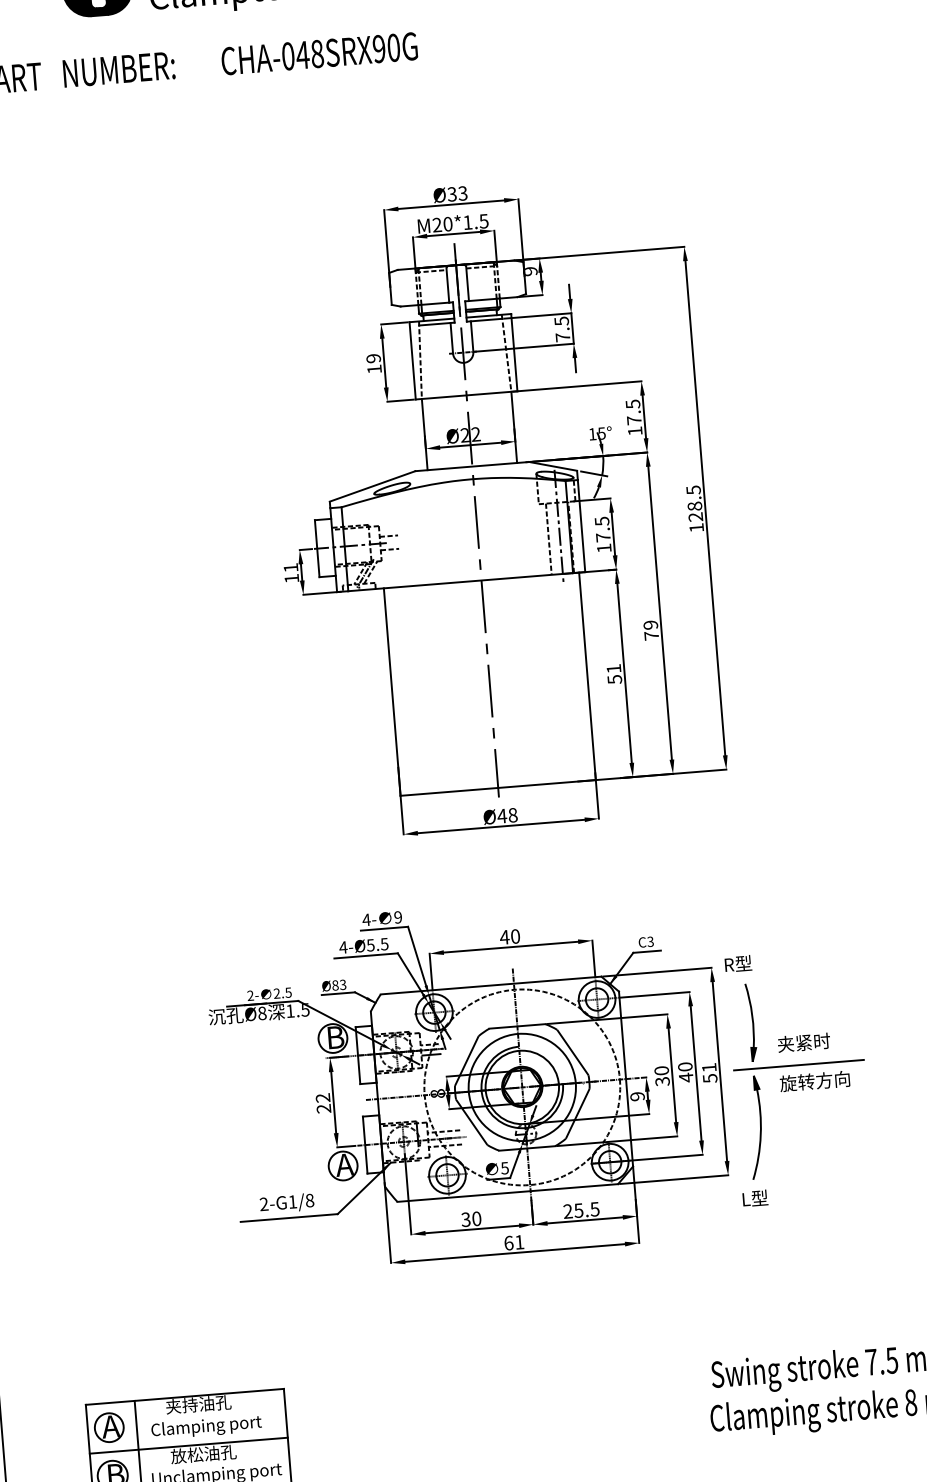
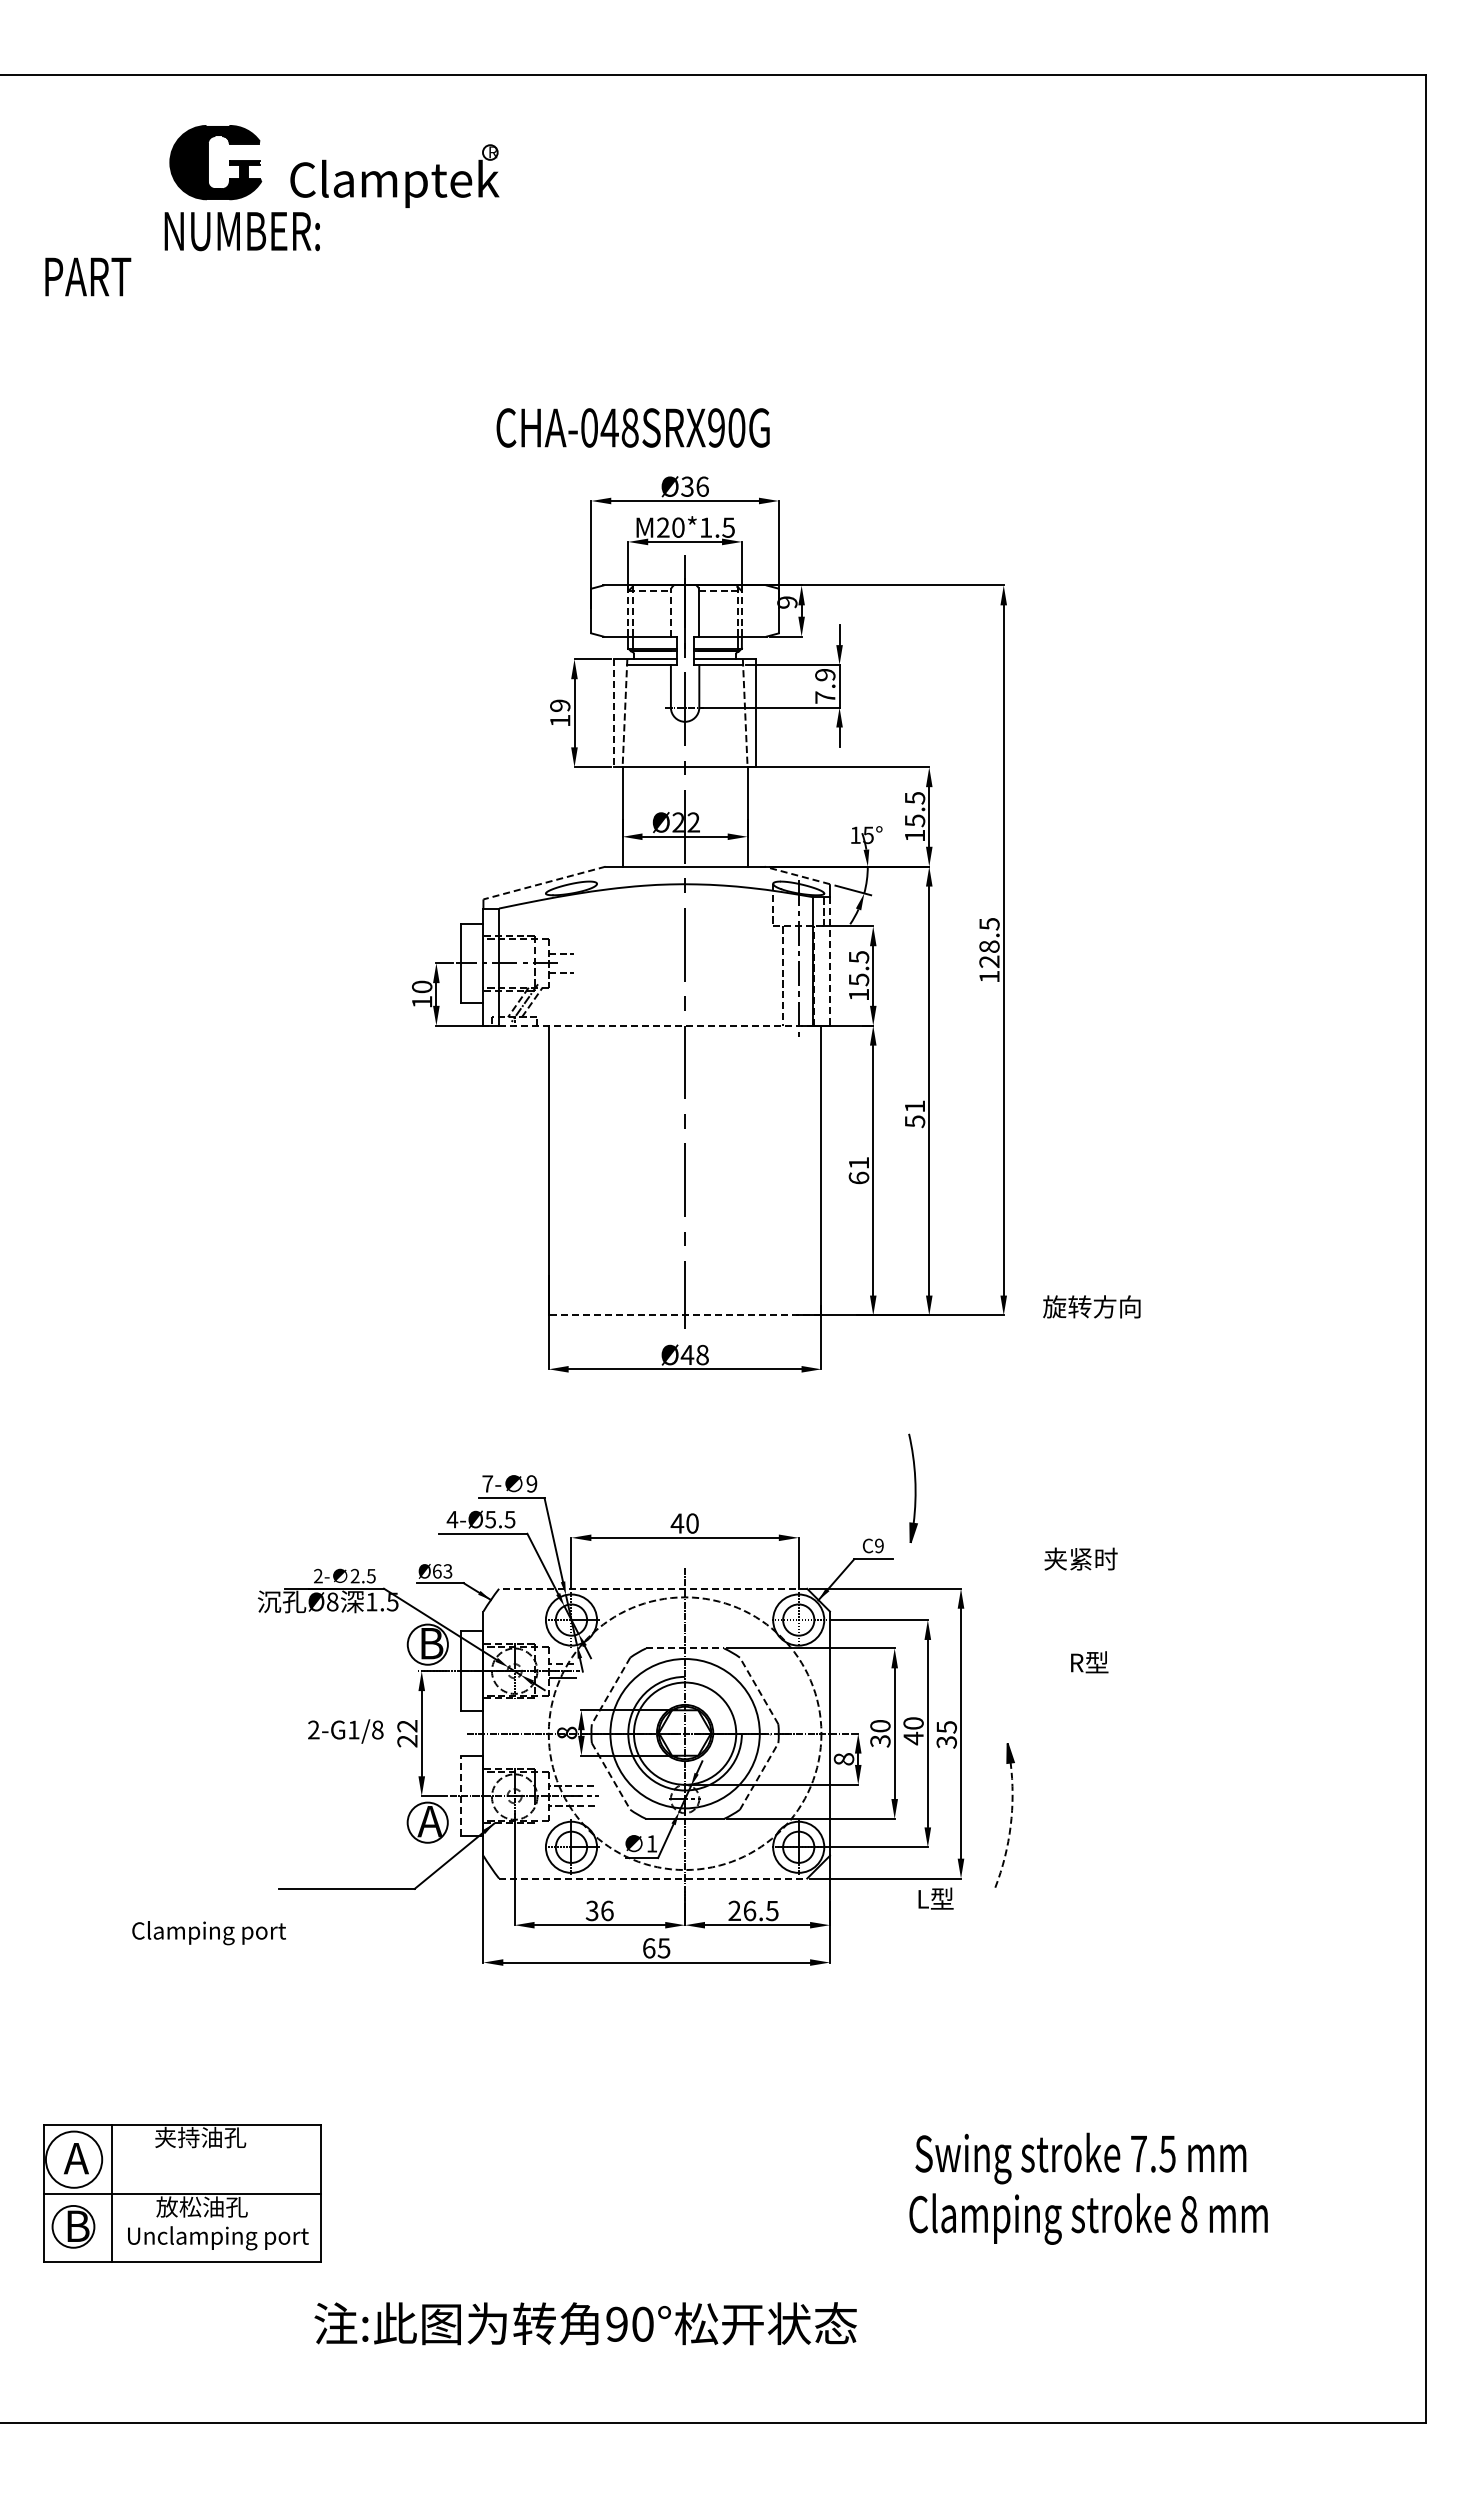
text: (319, 53) -> (632, 427), moved
text: (118, 69) -> (241, 231), moved
text: (462, 193) -> (702, 486), Ø33 -> Ø36
line: (447, 284) -> (671, 611), solid -> dashed
text: (561, 321) -> (825, 675), 7.5 -> 7.9
line: (412, 360) -> (614, 713), solid -> dashed
text: (634, 420) -> (915, 820), 17.5 -> 15.5
line: (553, 466) -> (797, 875), solid -> dashed
line: (372, 486) -> (544, 883), solid -> dashed
line: (581, 526) -> (829, 961), solid -> dashed
text: (603, 537) -> (859, 979), 17.5 -> 15.5
text: (291, 567) -> (422, 986), 11 -> 10
line: (461, 581) -> (656, 1025), solid -> dashed
text: (650, 630) -> (914, 1114), 79 -> 51
text: (614, 679) -> (858, 1177), 51 -> 61
line: (497, 788) -> (684, 1315), solid -> dashed
text: (366, 919) -> (487, 1483), 4- -> 7-
text: (650, 942) -> (878, 1546), C3 -> C9
text: (738, 963) -> (1089, 1662), moved
text: (334, 985) -> (436, 1571), Ø83 -> Ø63
line: (490, 985) -> (652, 1588), solid -> dashed
part: (750, 1022) -> (912, 1487), moved
line: (517, 1026) -> (685, 1648), solid -> dashed
text: (803, 1042) -> (1080, 1558), moved
line: (572, 1052) -> (758, 1690), solid -> dashed
line: (466, 1061) -> (610, 1691), solid -> dashed
line: (798, 1065) -> (1071, 1733), removed
text: (709, 1072) -> (946, 1734), 51 -> 35
text: (814, 1081) -> (1091, 1306), moved
text: (637, 1096) -> (843, 1759), 9 -> 8
line: (578, 1113) -> (759, 1776), solid -> dashed
line: (472, 1122) -> (611, 1776), solid -> dashed
arc: (760, 1135) -> (1010, 1826), solid -> dashed
line: (365, 1145) -> (460, 1796), solid -> dashed
text: (504, 1168) -> (651, 1843), 5 -> 1
line: (508, 1192) -> (653, 1878), solid -> dashed
text: (754, 1198) -> (935, 1898), moved
text: (286, 1203) -> (345, 1731), moved
text: (578, 1210) -> (749, 1910), 25.5 -> 26.5
text: (476, 1218) -> (607, 1910), 30 -> 36
text: (519, 1242) -> (663, 1948), 61 -> 65
circle: (108, 1427) -> (73, 2159), size x1.4
text: (206, 1427) -> (208, 1933), moved

